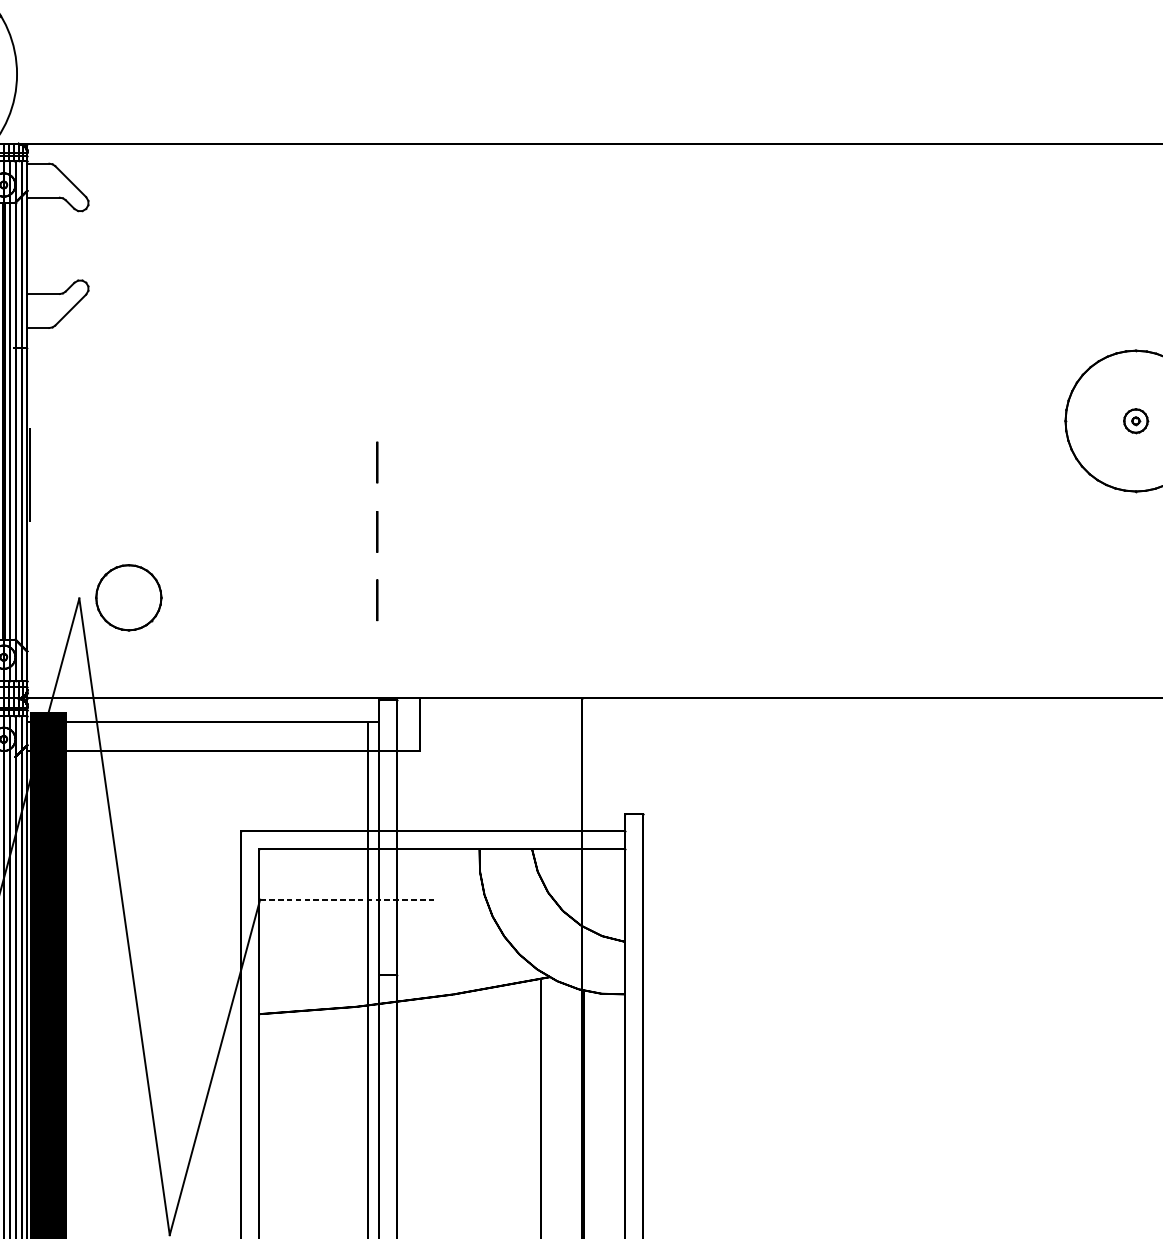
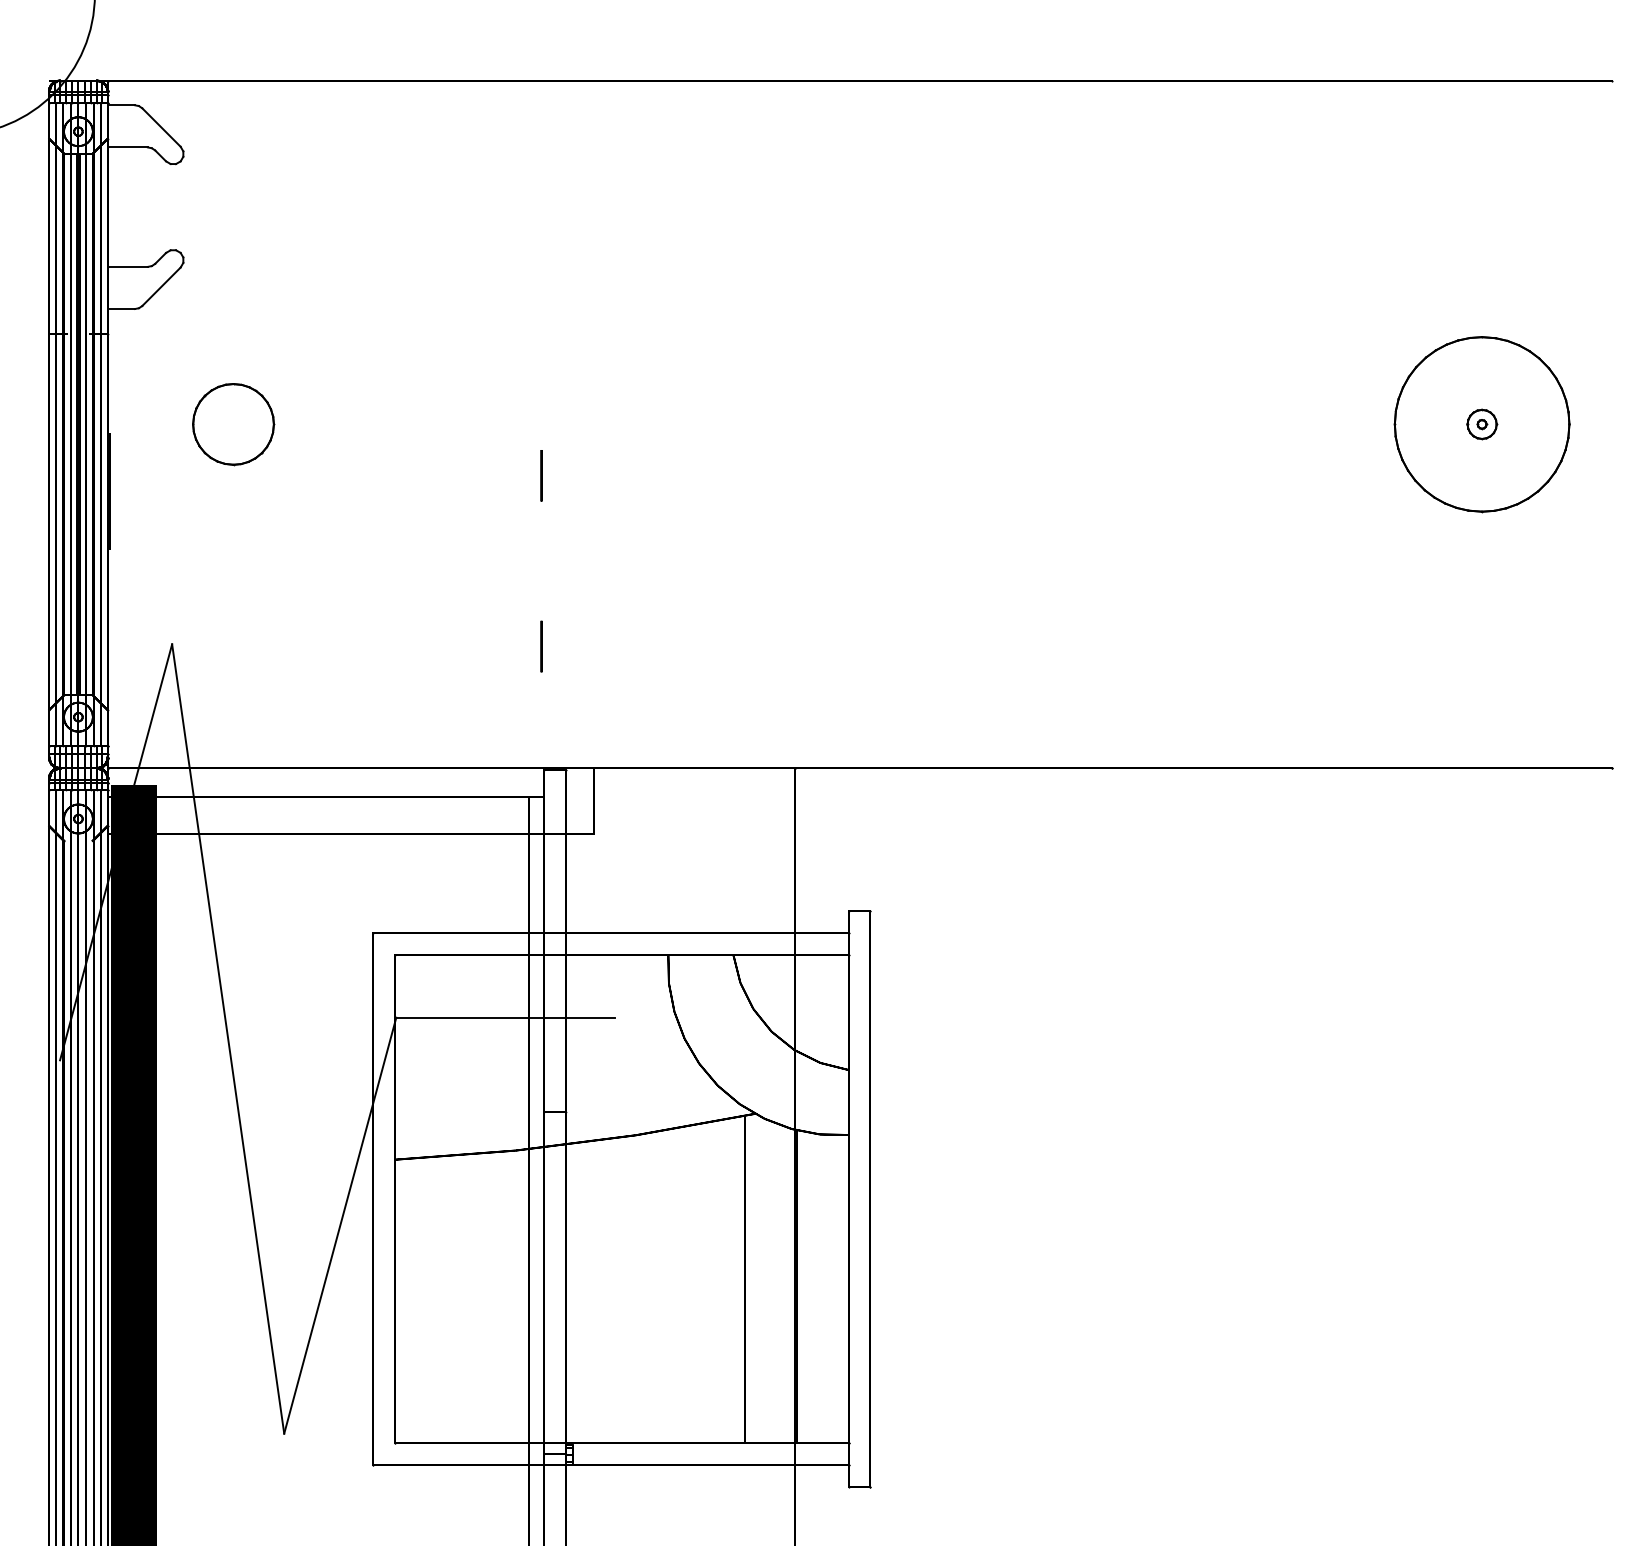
circle: (377, 531) -> (541, 561), removed
part: (128, 597) -> (233, 424), moved
line: (349, 899) -> (506, 1017), dashed -> solid

